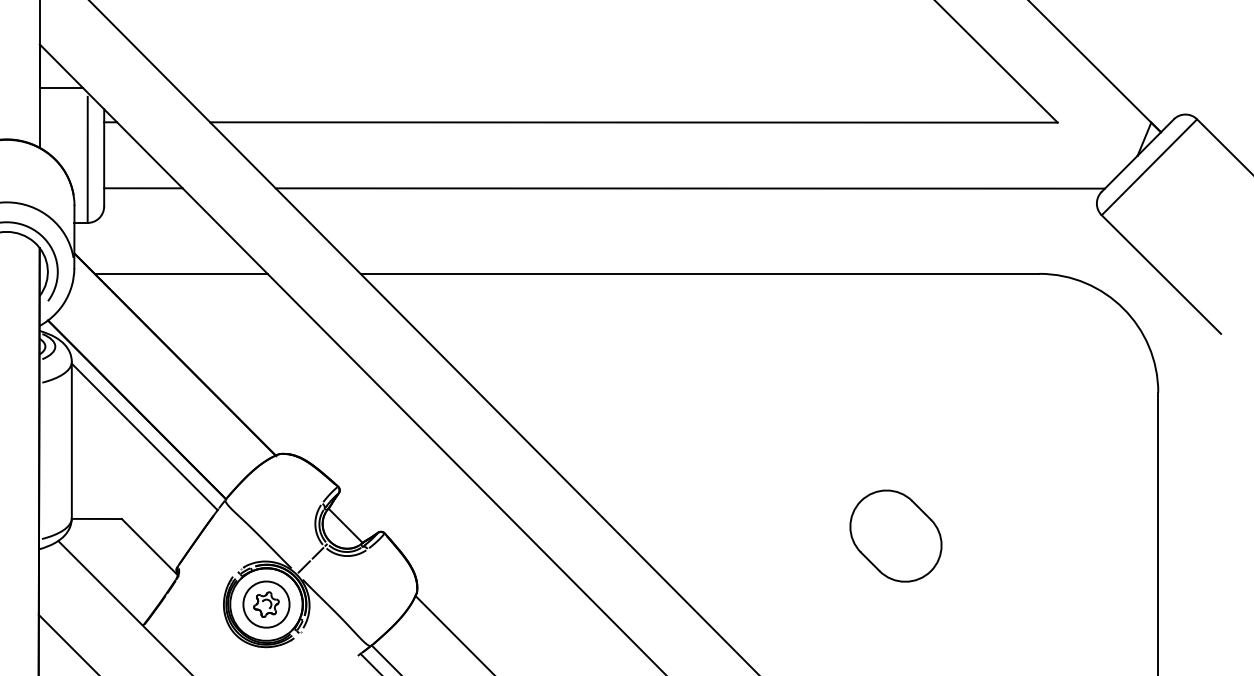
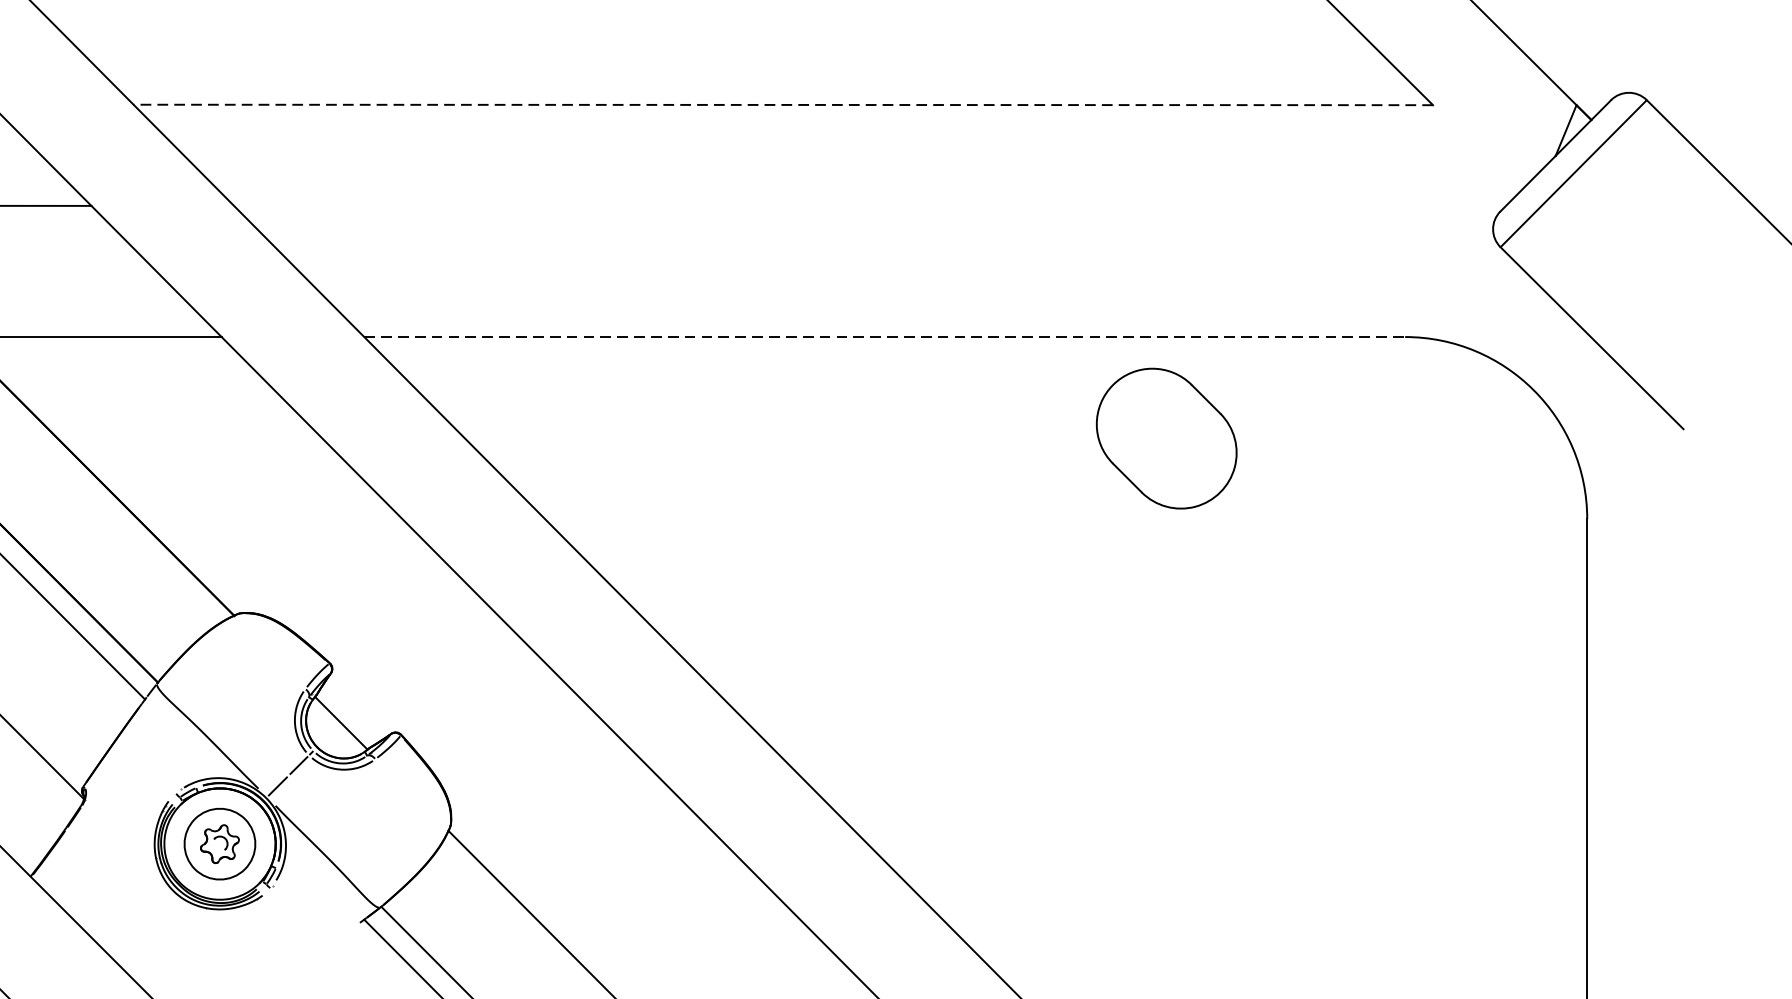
line: (633, 122) -> (782, 104), solid -> dashed
line: (689, 188) -> (868, 206), removed
line: (700, 273) -> (885, 336), solid -> dashed
part: (895, 535) -> (1165, 437), moved

